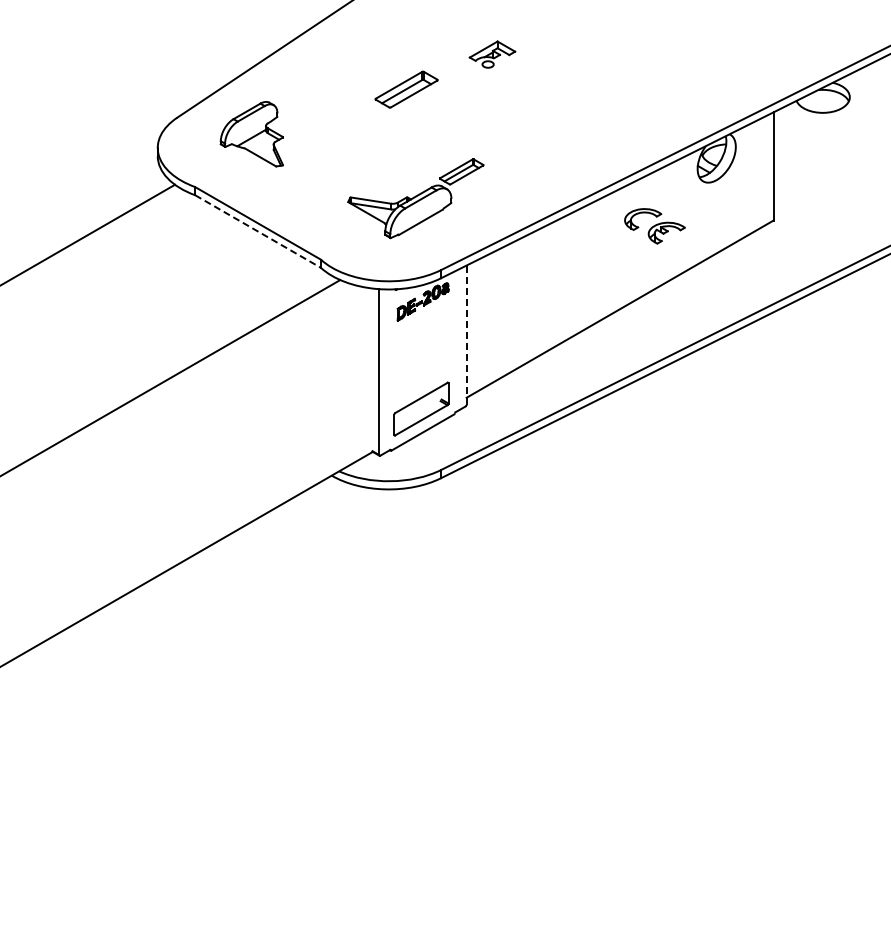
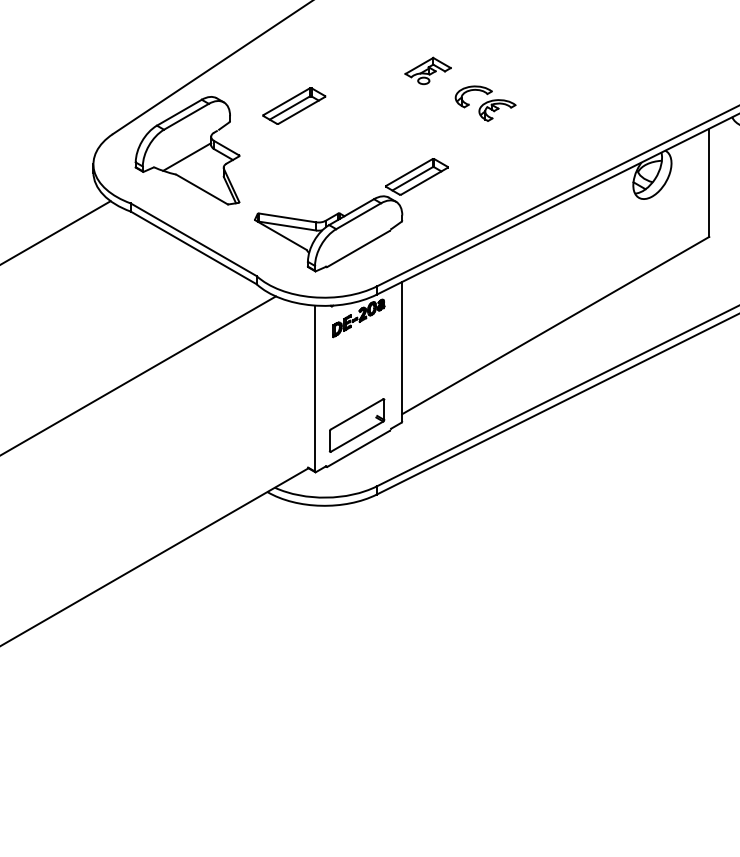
part: (406, 89) -> (294, 105), moved
part: (251, 133) -> (187, 149), size x1.67
part: (415, 198) -> (351, 214), size x1.43
part: (654, 226) -> (485, 103), moved
line: (258, 231) -> (194, 247), dashed -> solid
line: (466, 335) -> (402, 351), dashed -> solid

